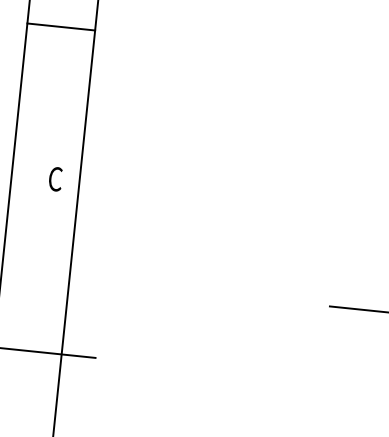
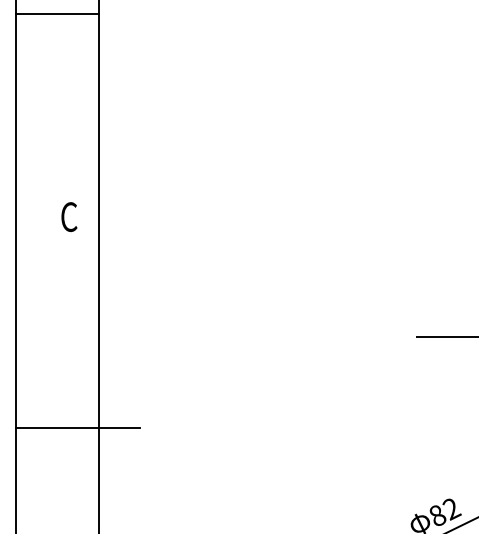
line: (60, 27) -> (56, 14), moved

